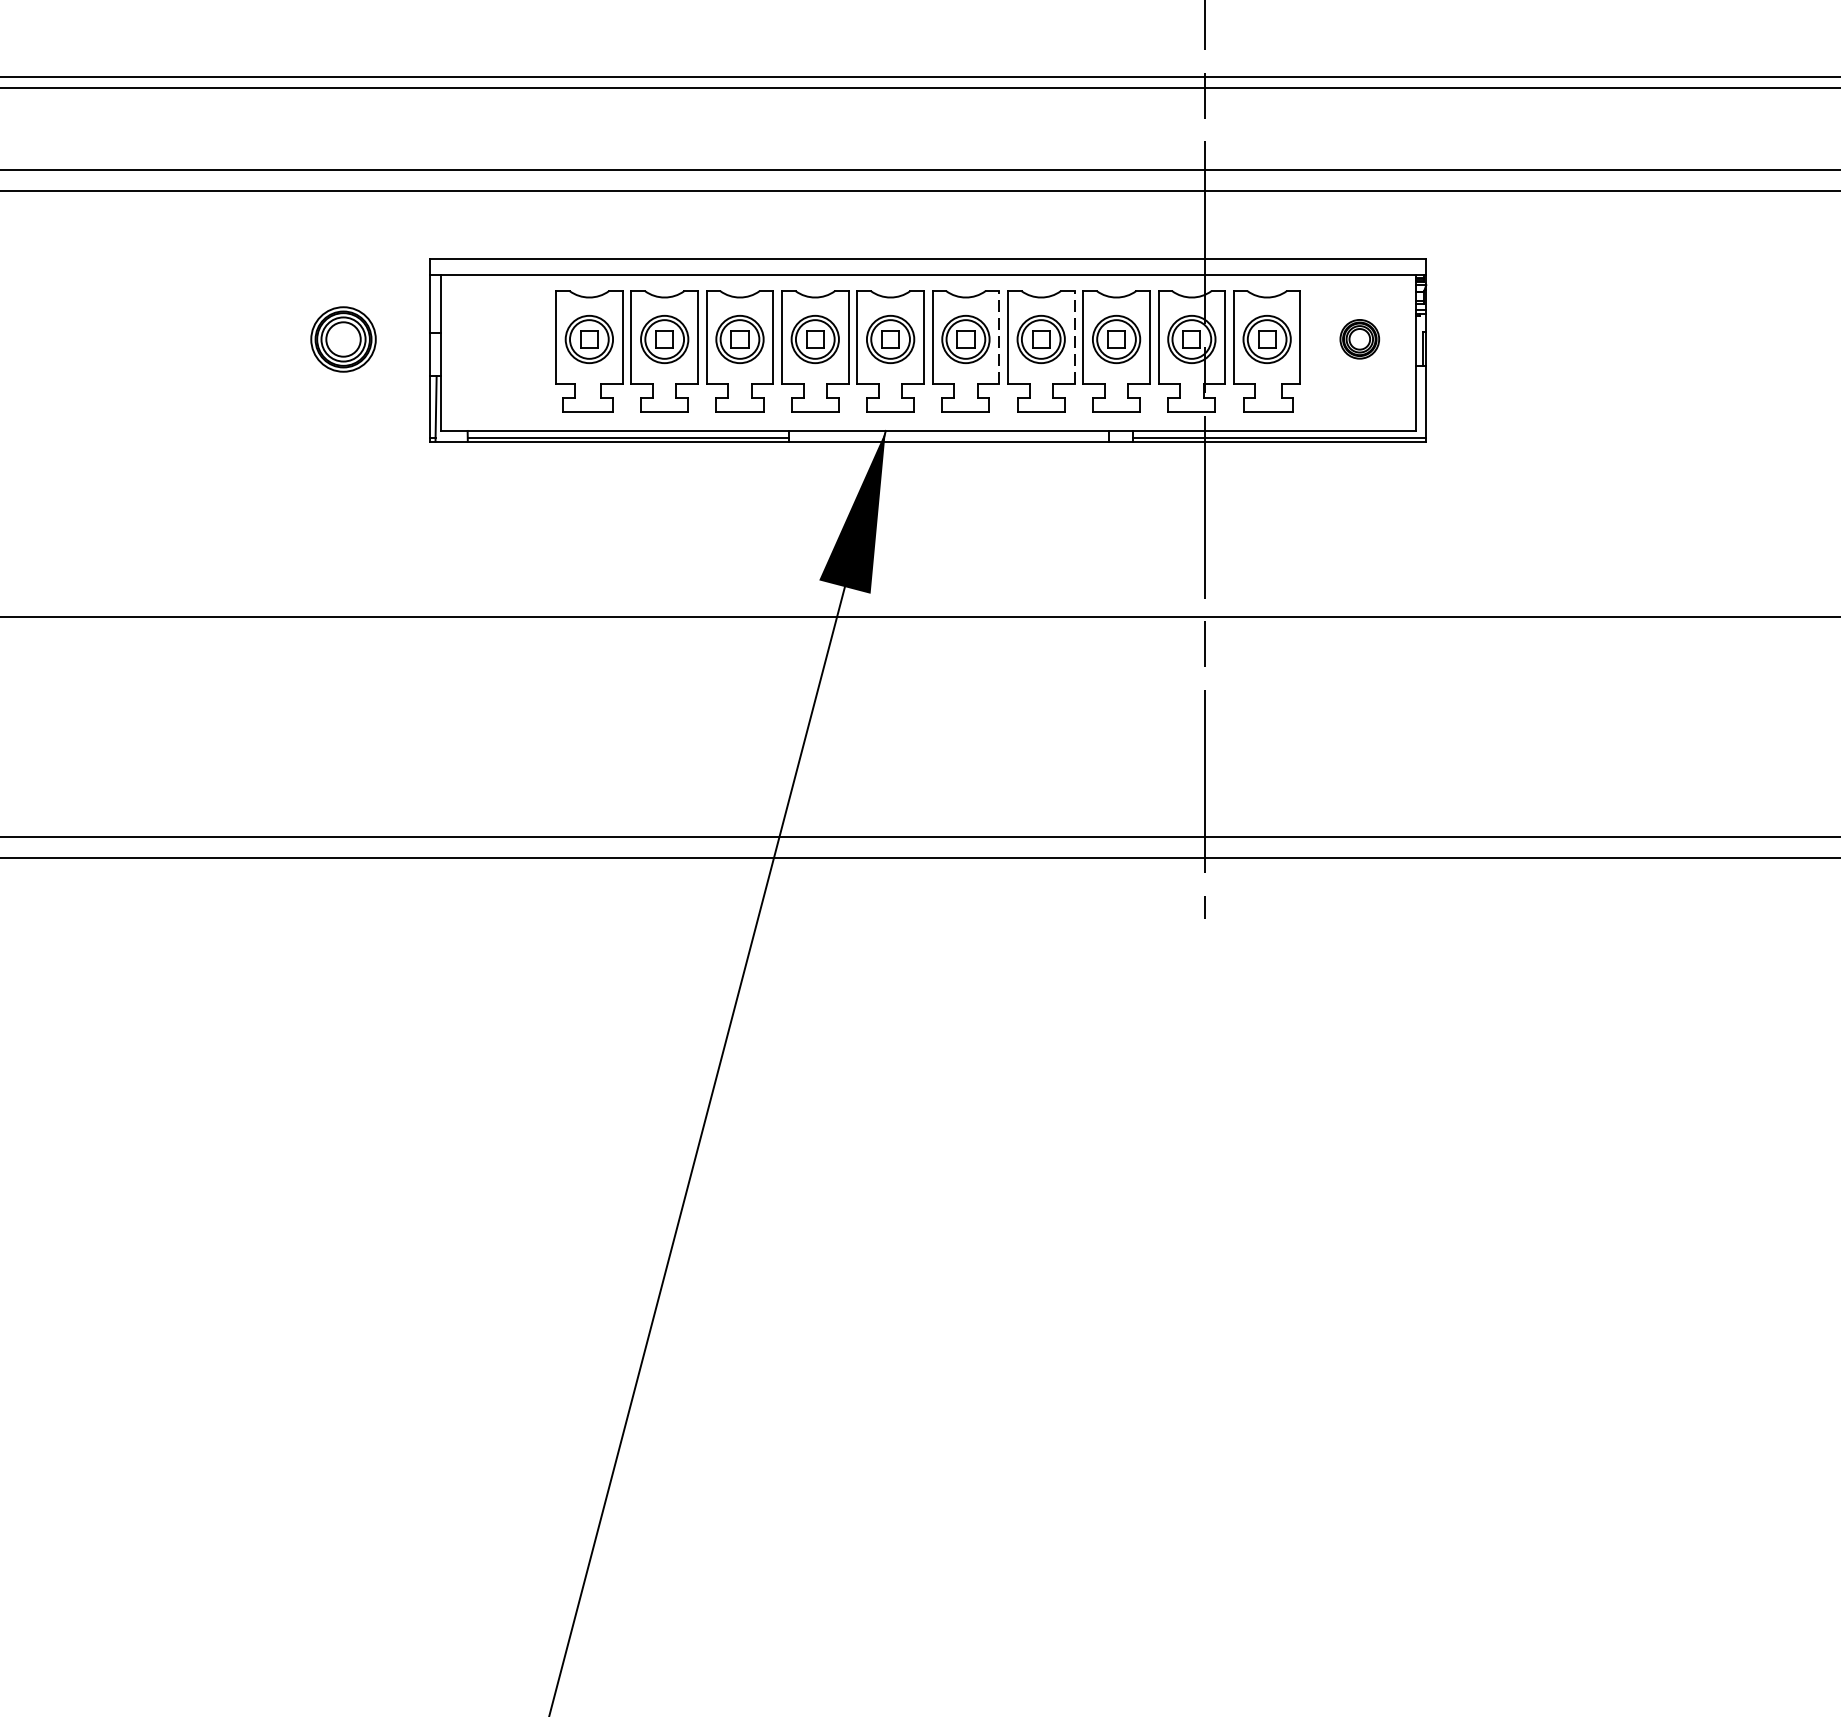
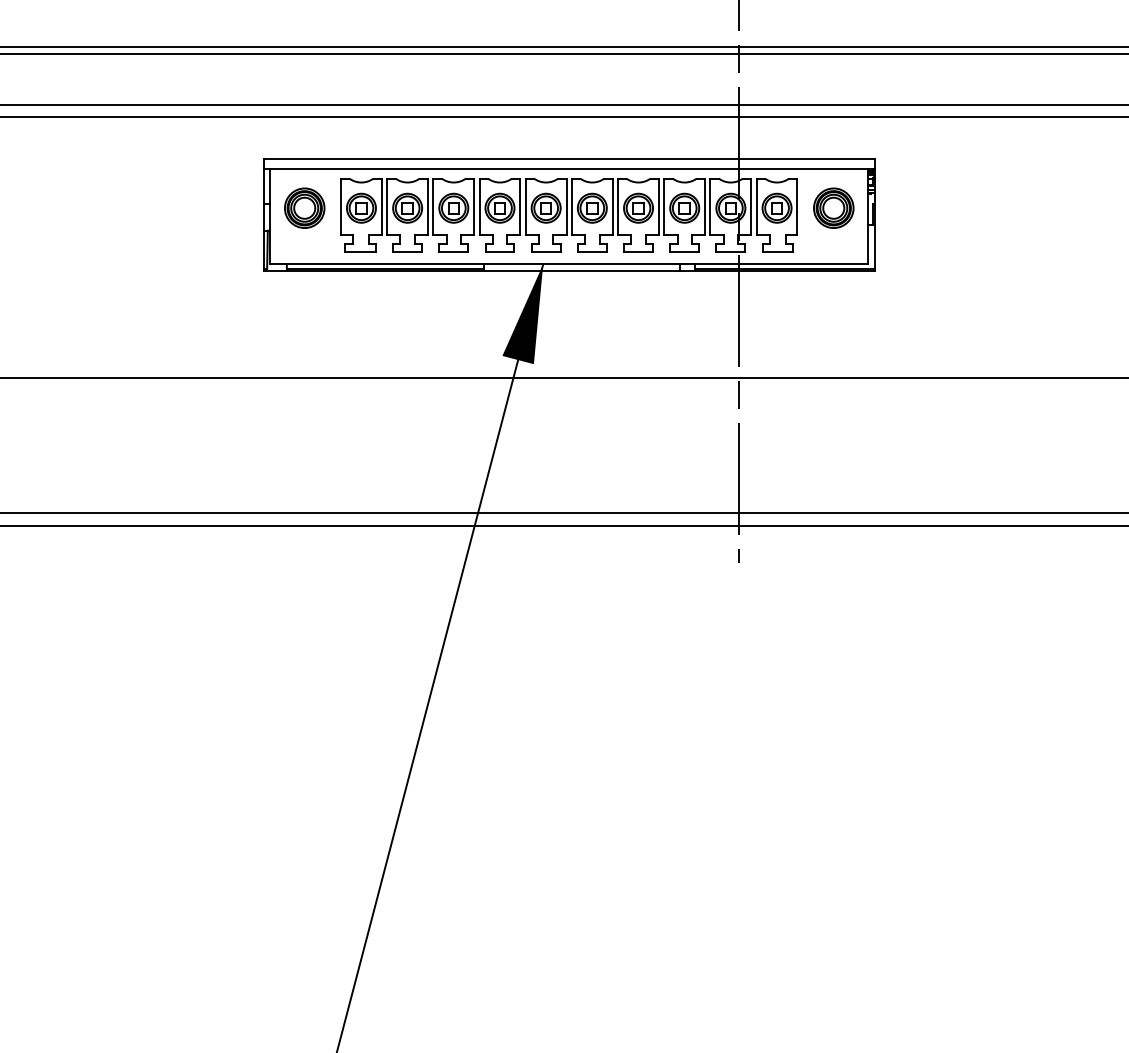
line: (998, 336) -> (612, 206), dashed -> solid
line: (1073, 336) -> (658, 206), dashed -> solid
part: (343, 338) -> (304, 207), moved
part: (1359, 338) -> (833, 207), size x1.67

